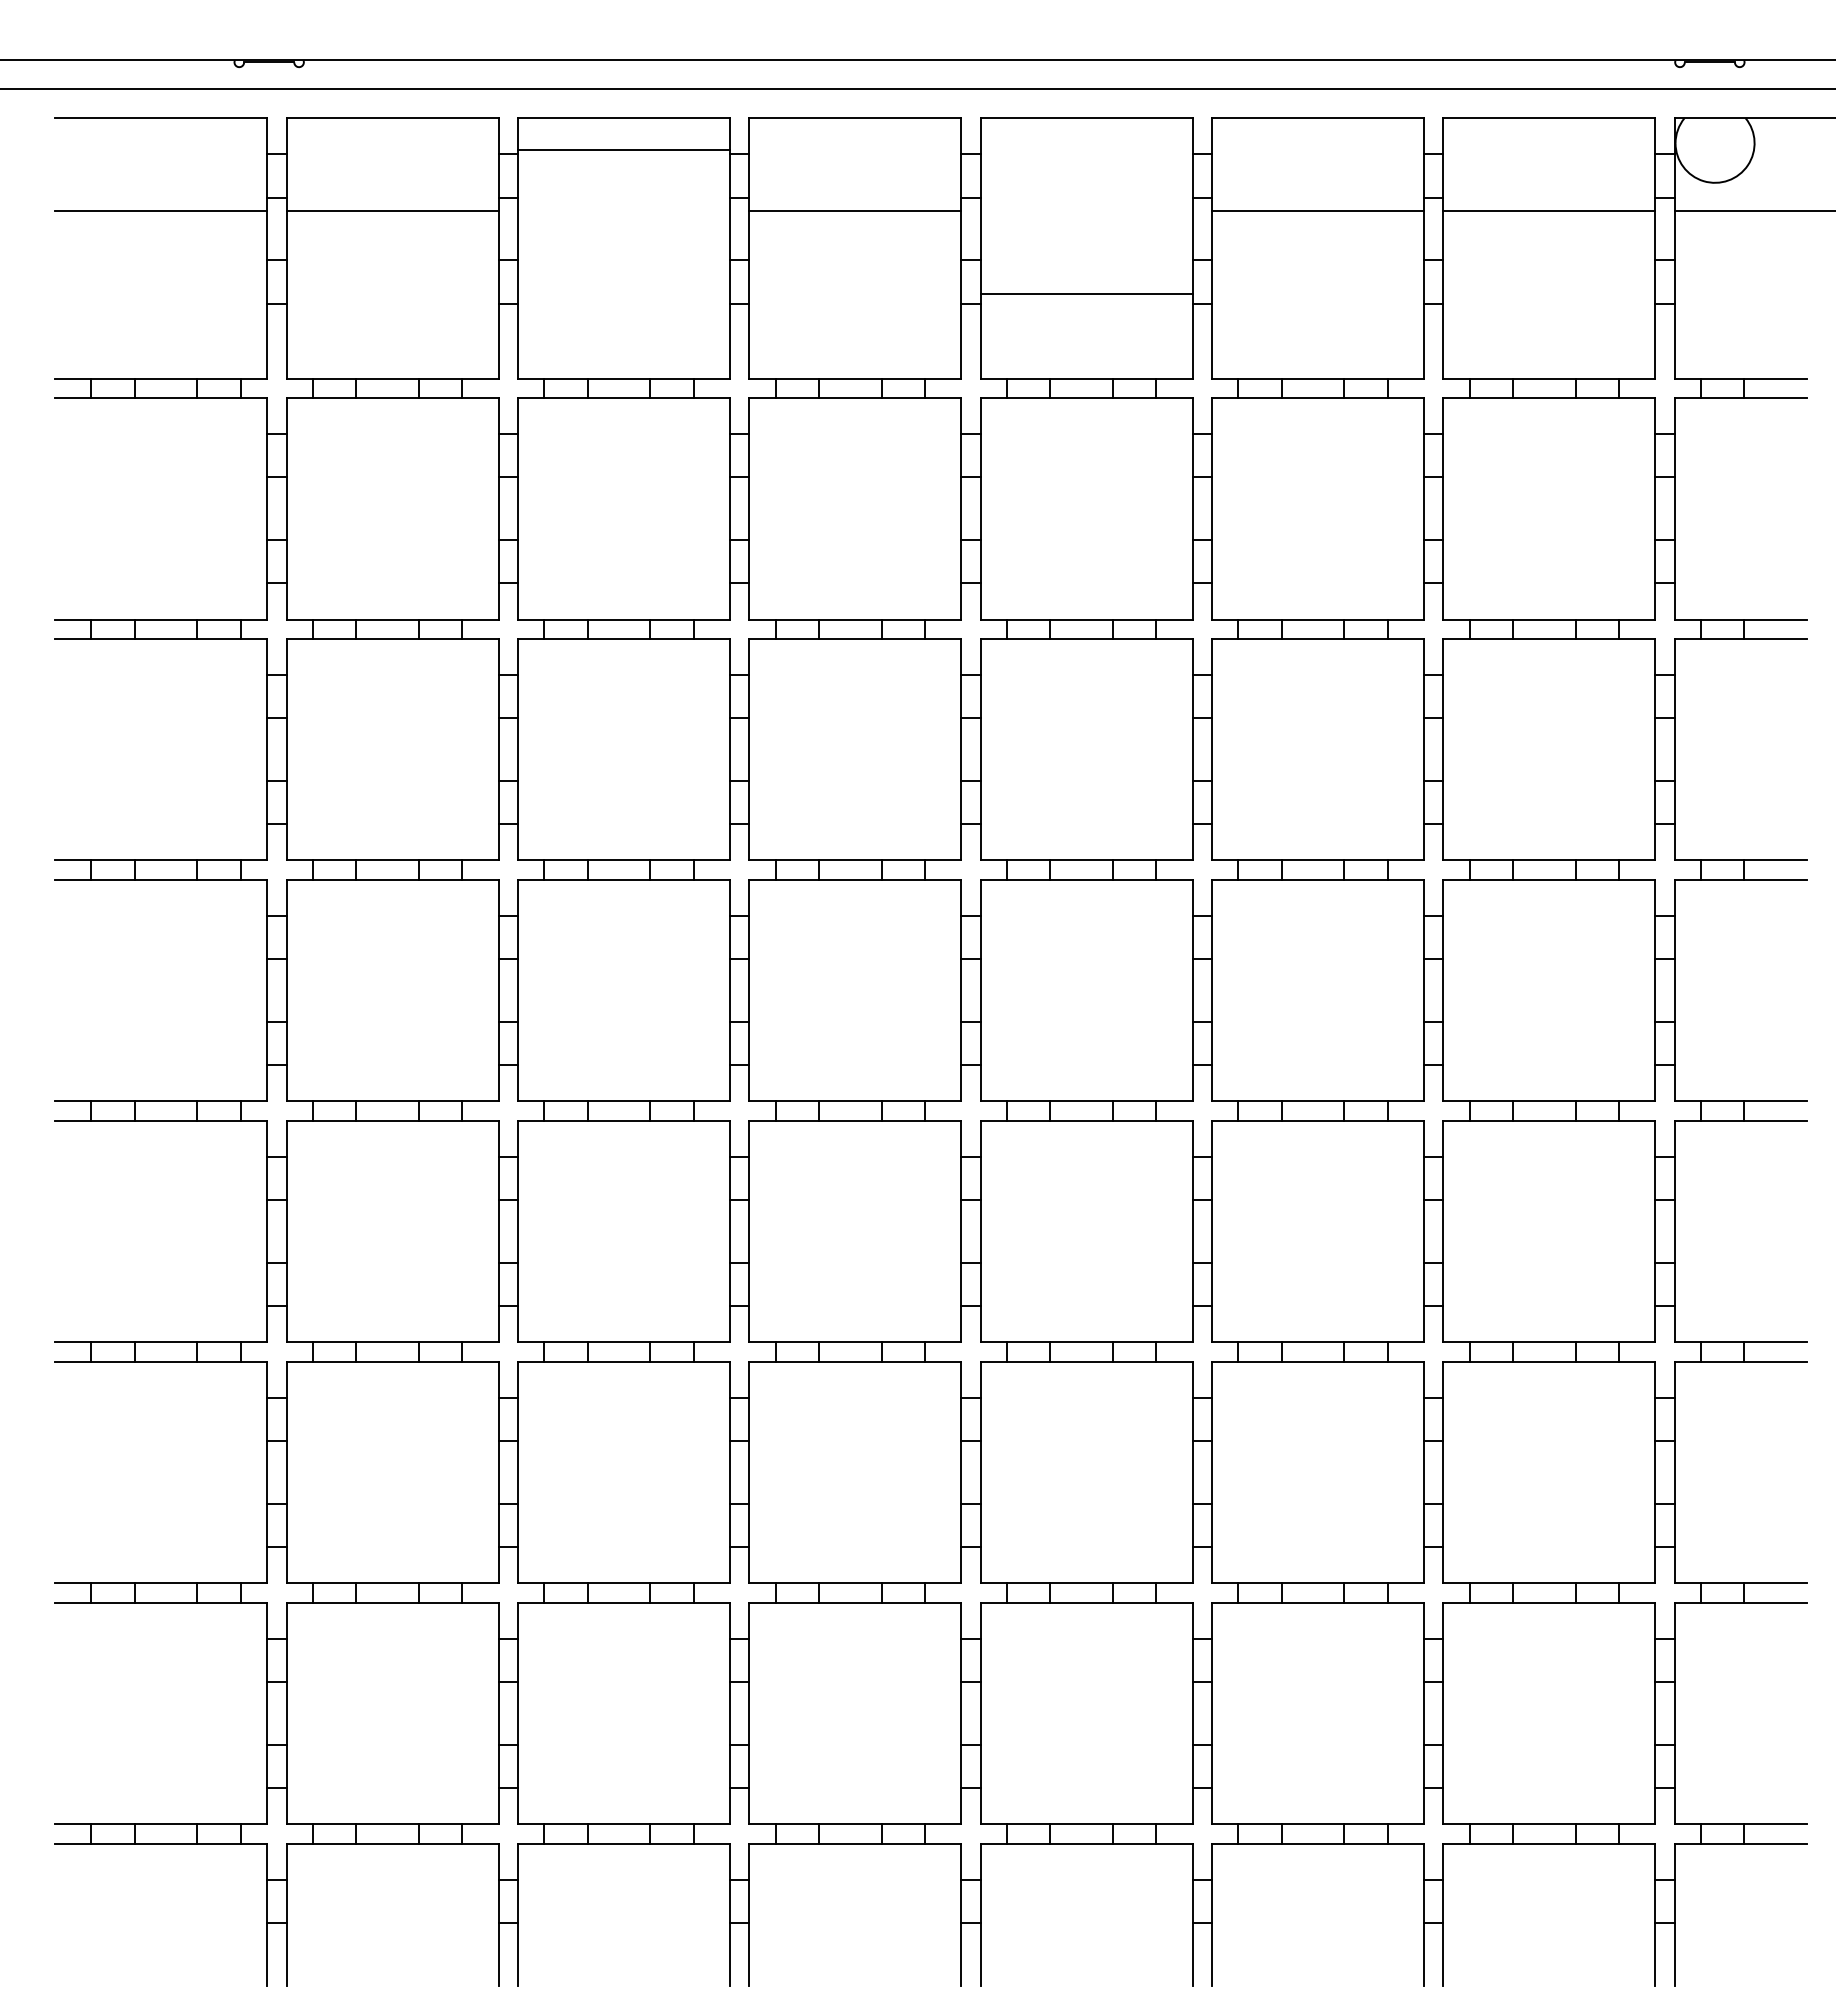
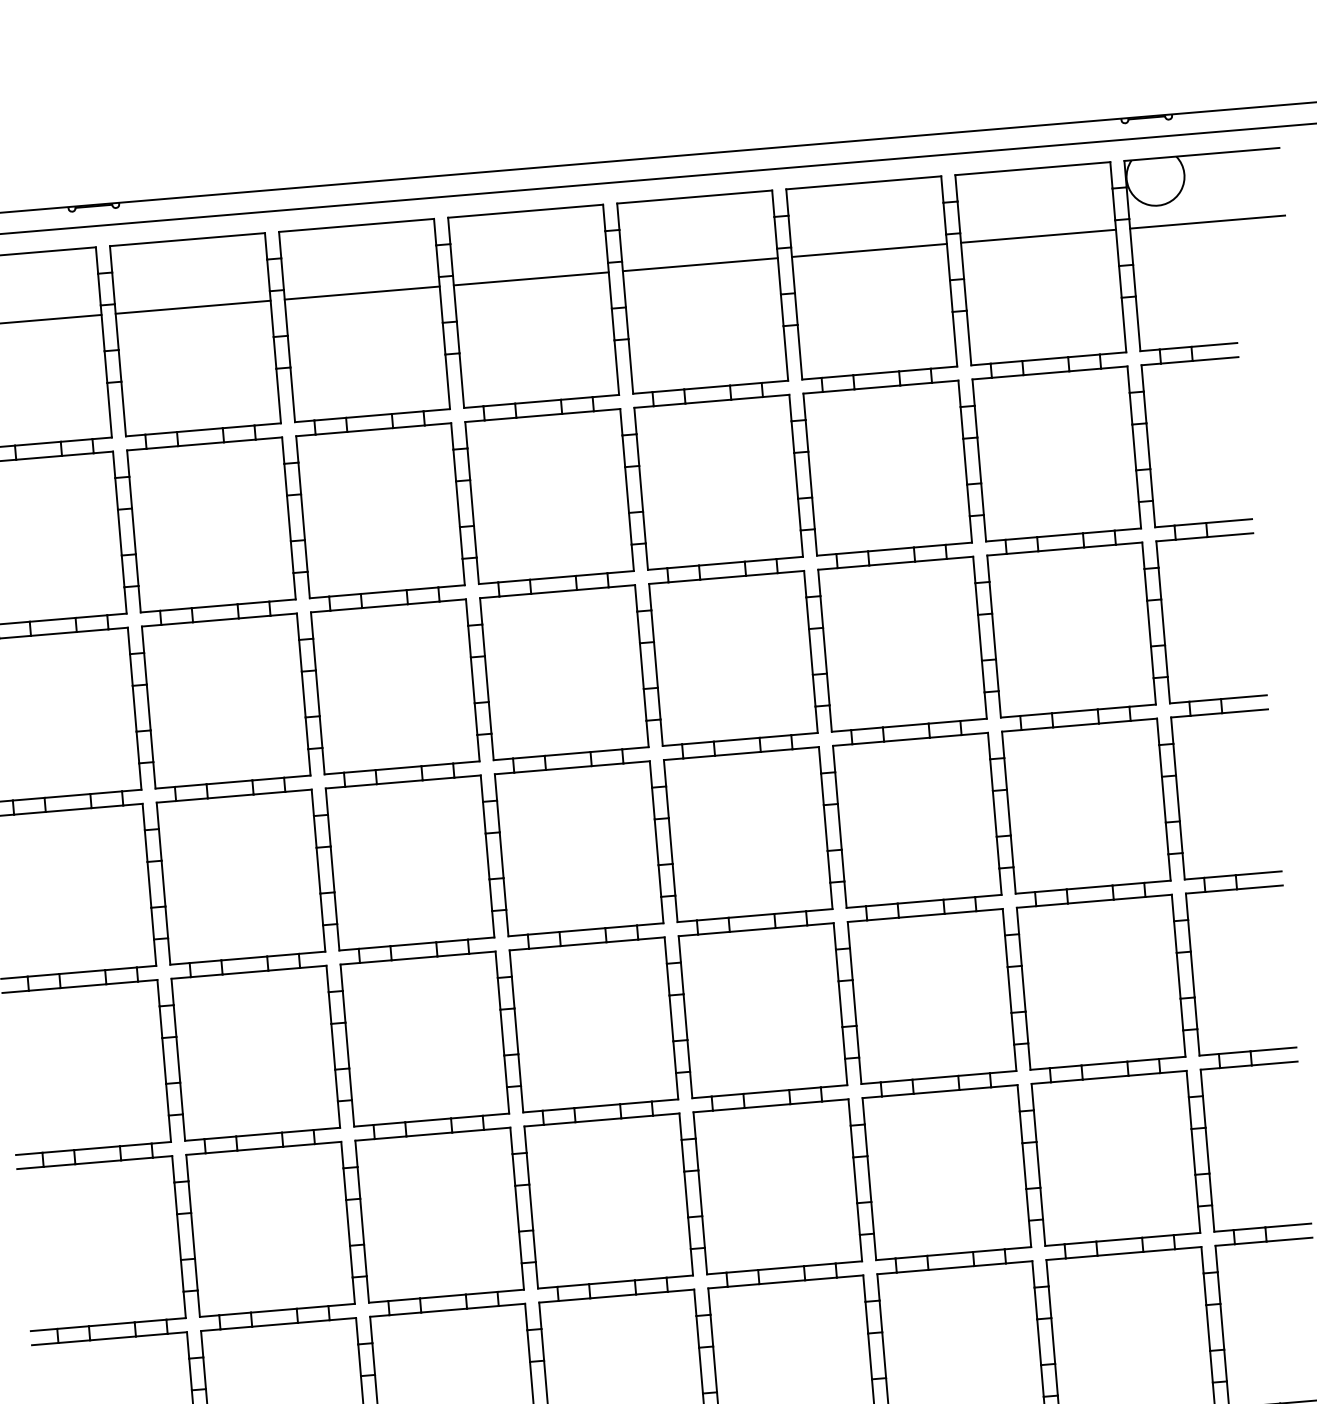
line: (623, 149) -> (361, 292), moved
line: (1086, 293) -> (700, 264), moved

